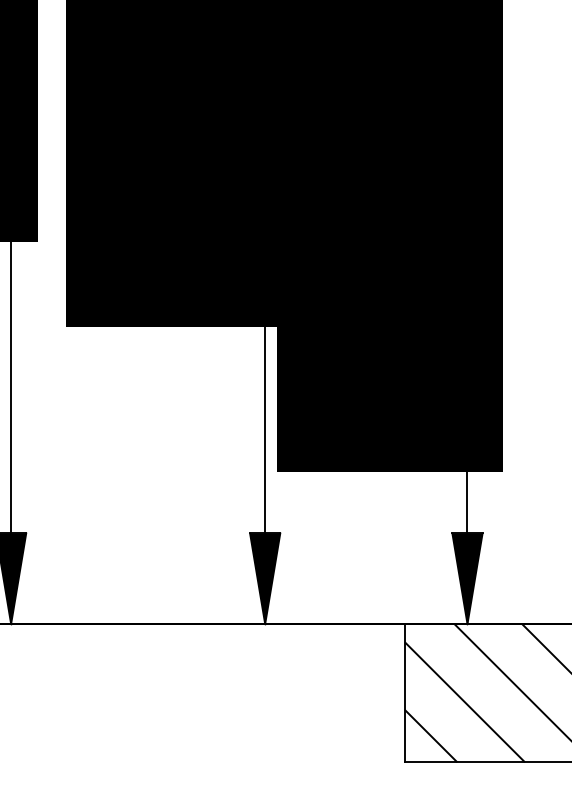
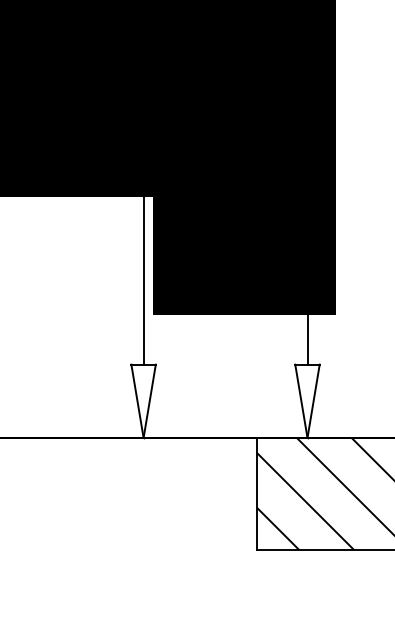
fill: (265, 578) -> (143, 401), removed
fill: (467, 578) -> (307, 401), removed

